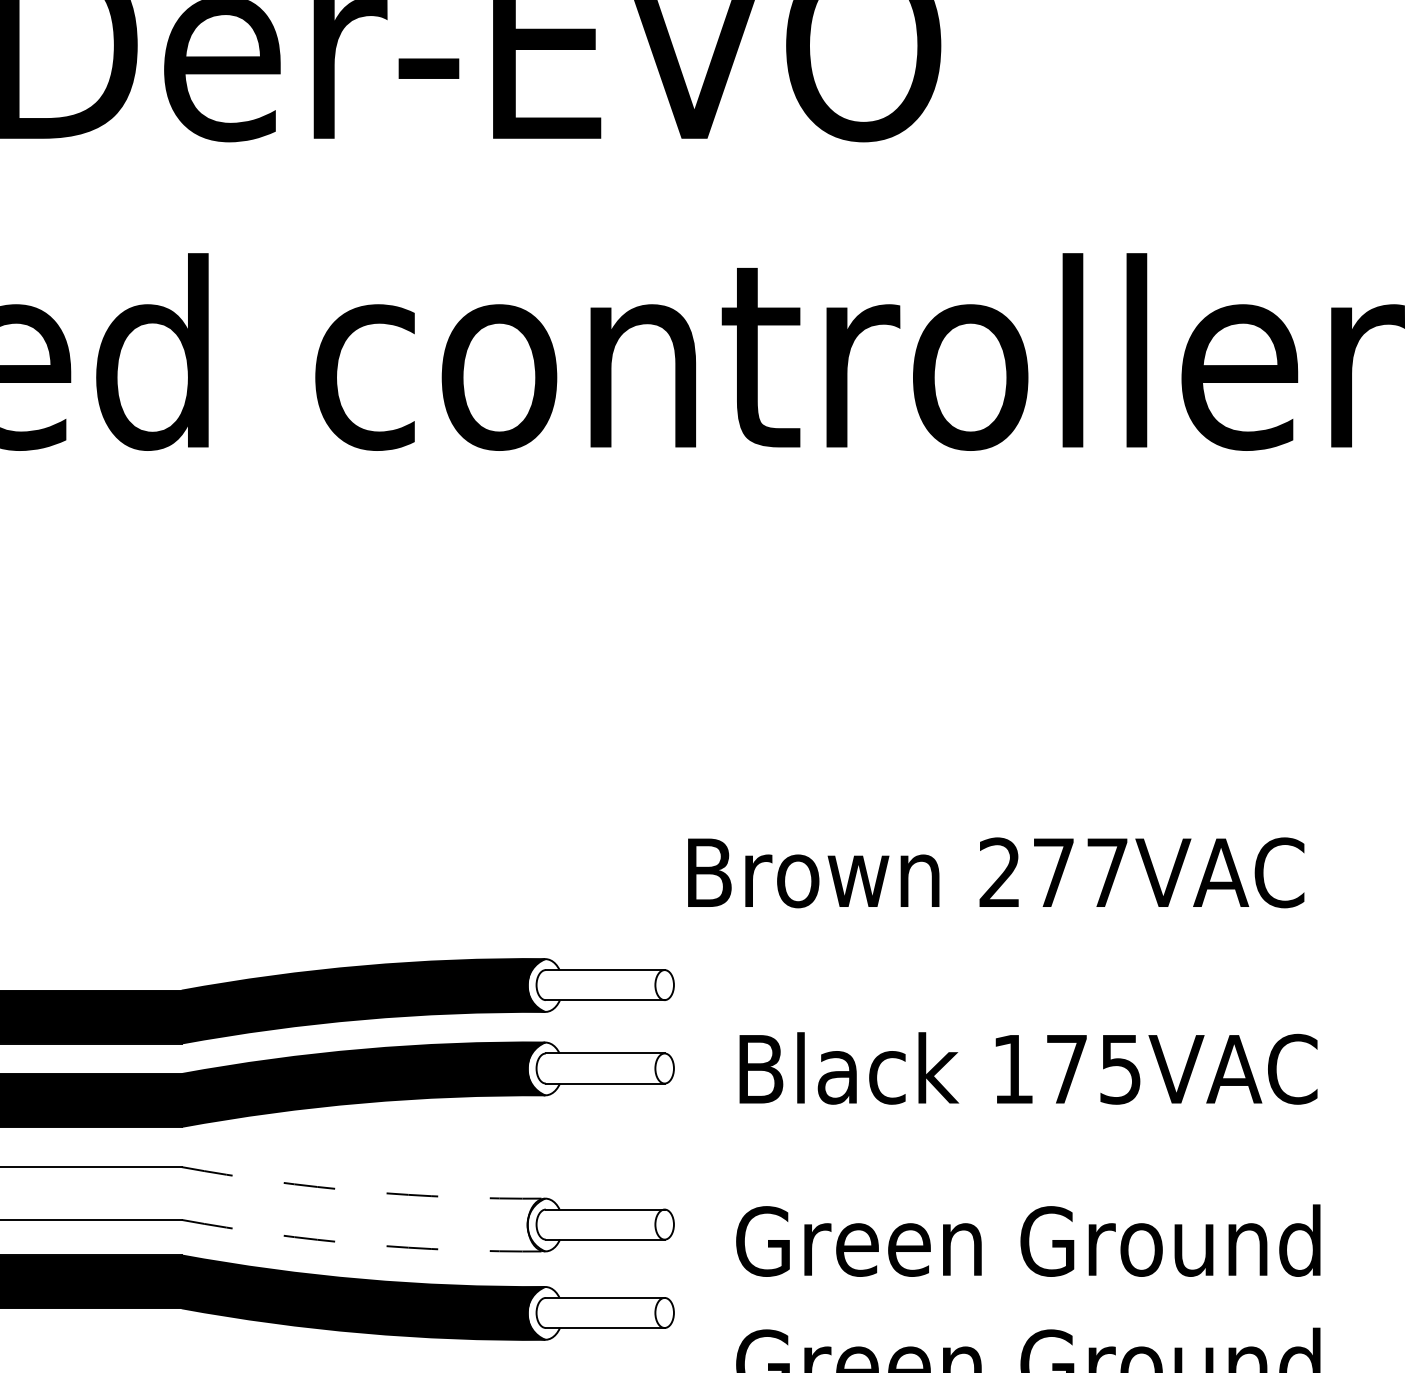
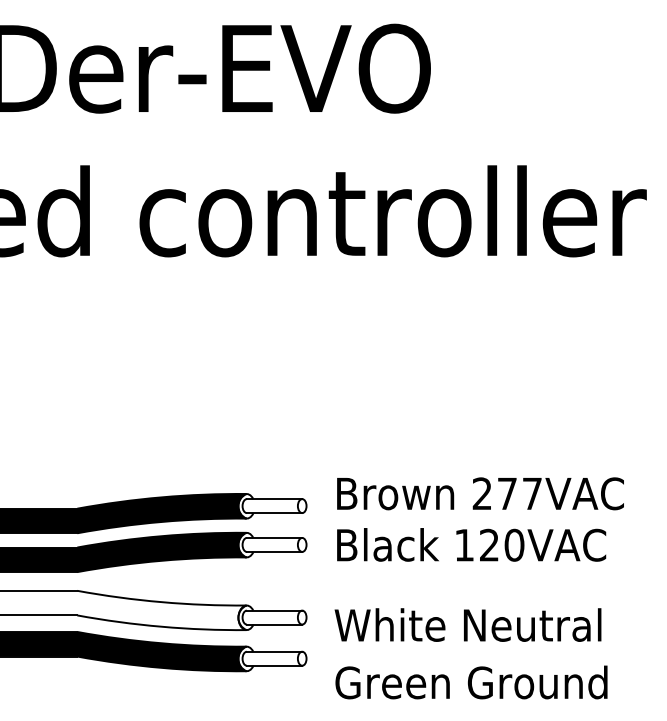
text: (996, 872) -> (480, 493), moved
text: (1094, 1067) -> (502, 544), 175VAC -> 120VAC
arc: (362, 1192) -> (161, 602), dashed -> solid
text: (1026, 1239) -> (470, 624), Green Ground -> White Neutral
arc: (362, 1243) -> (161, 626), dashed -> solid

